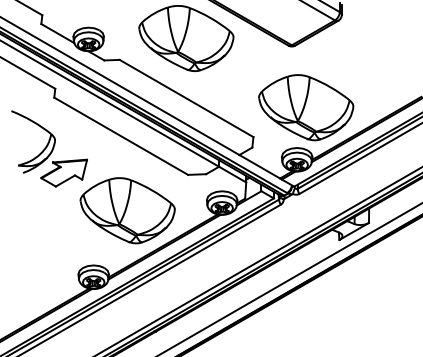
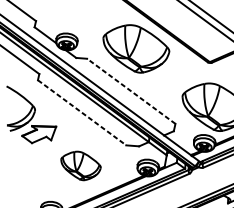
line: (186, 98) -> (131, 91), solid -> dashed
line: (121, 136) -> (82, 113), solid -> dashed
part: (127, 210) -> (80, 165), size x0.6

